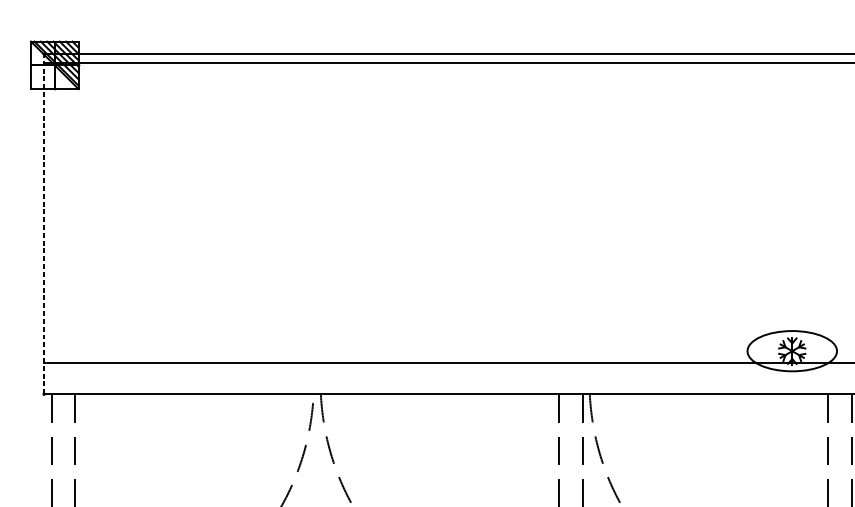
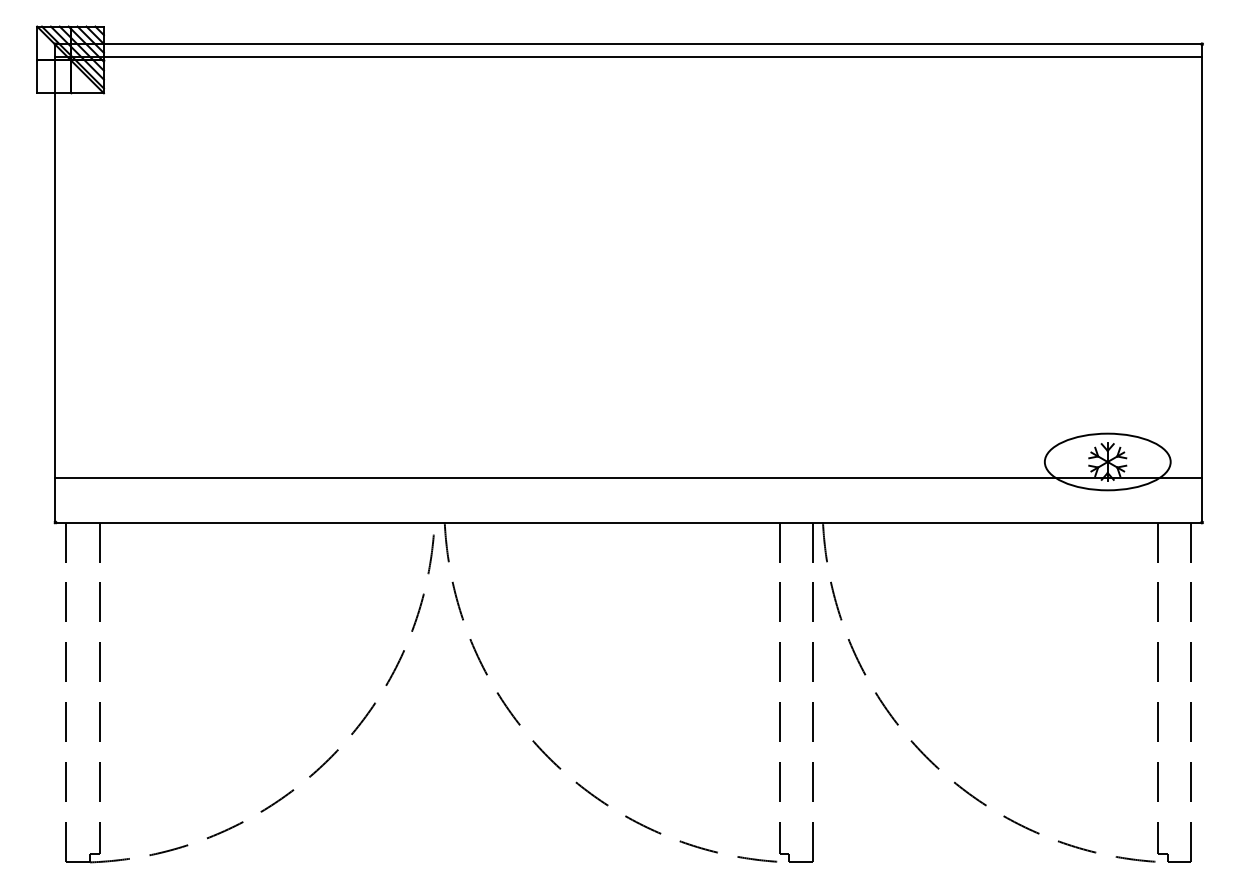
line: (44, 223) -> (55, 282), dashed -> solid

